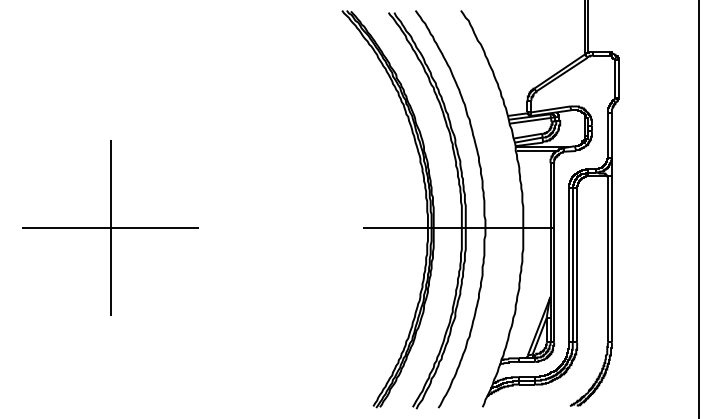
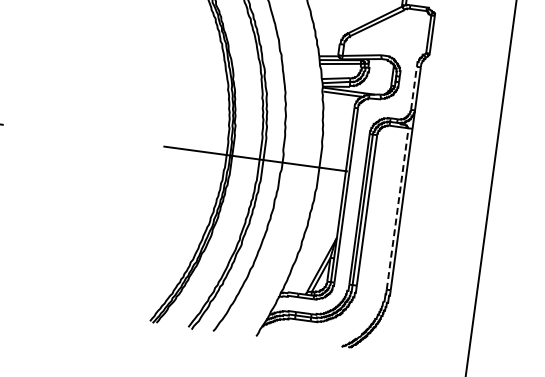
line: (607, 134) -> (413, 87), solid -> dashed
line: (607, 259) -> (397, 209), solid -> dashed

